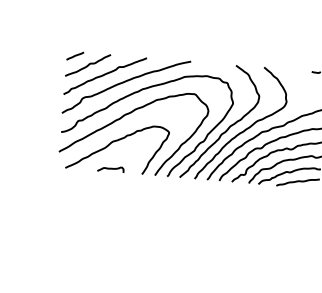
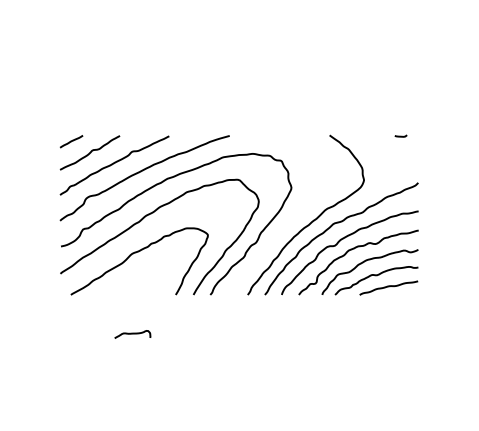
curve: (228, 127) -> (287, 221), removed
curve: (110, 169) -> (132, 334), moved

